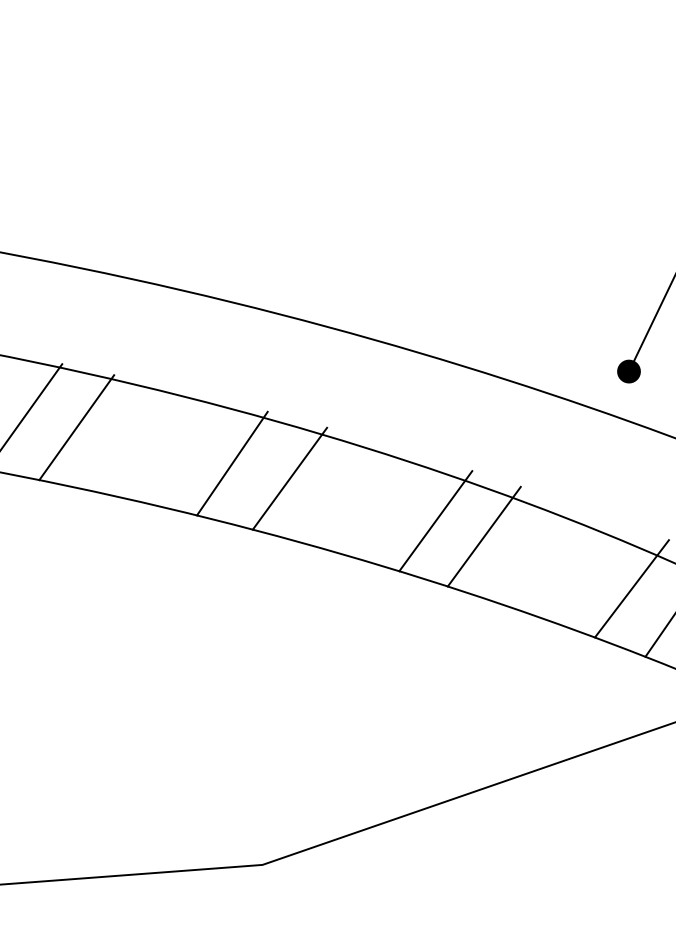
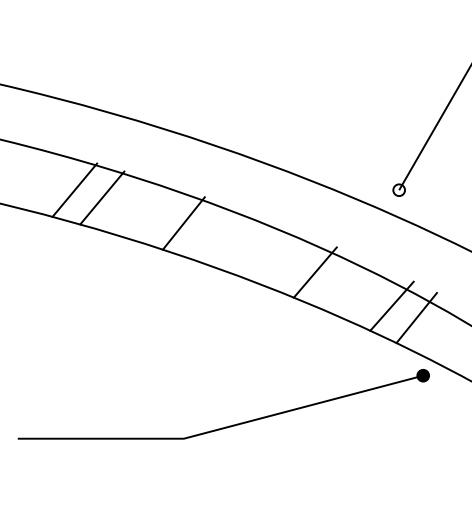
fill: (629, 372) -> (399, 190), removed
line: (288, 478) -> (213, 233), removed
line: (434, 521) -> (289, 262), removed

